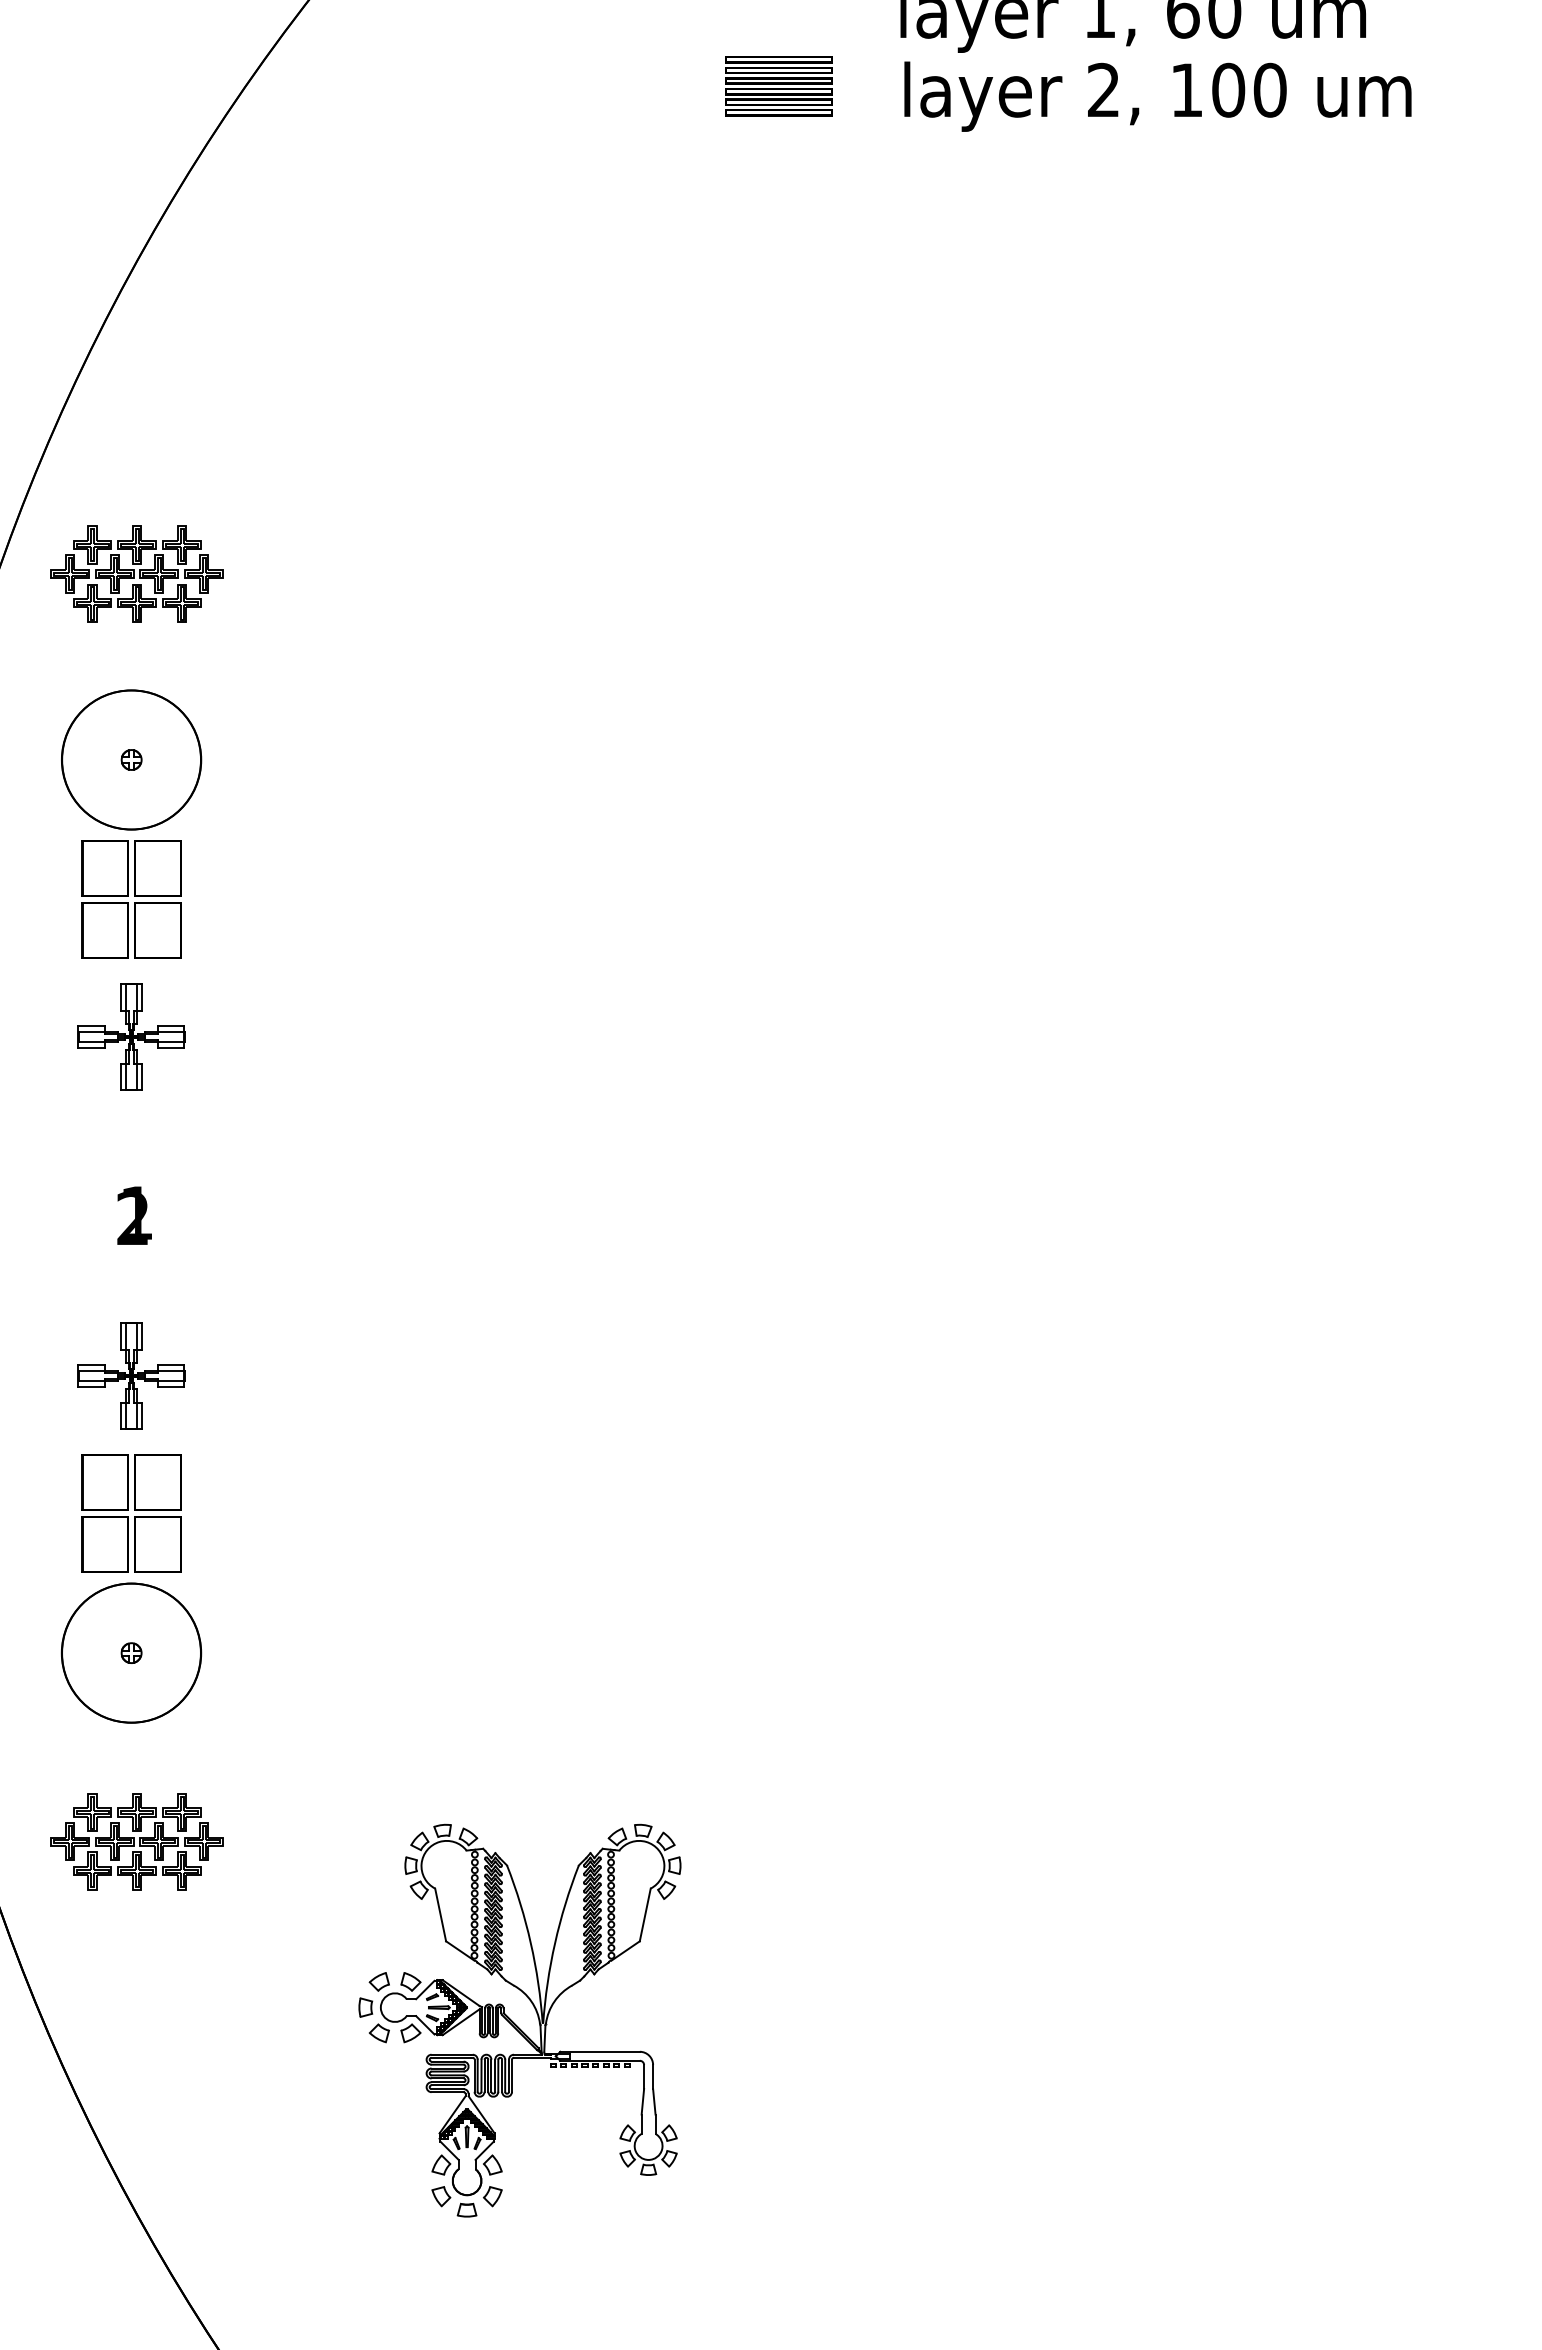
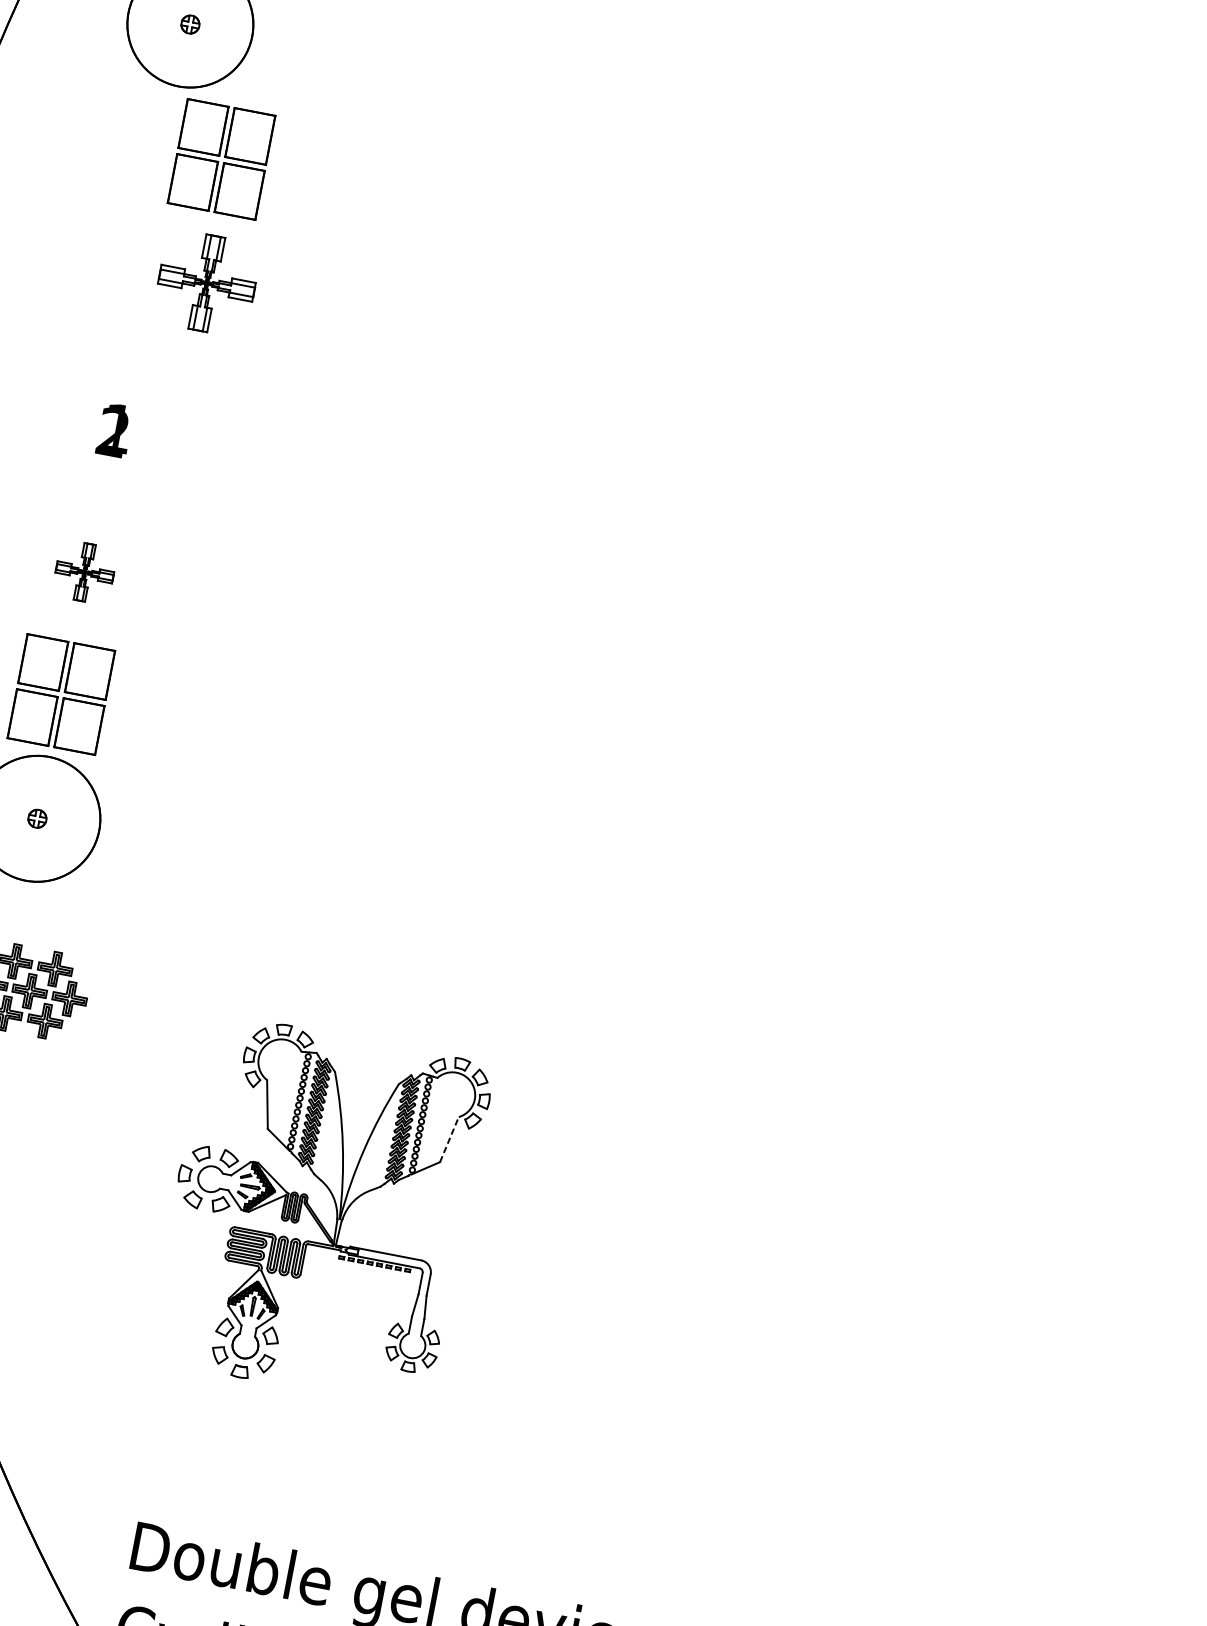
part: (131, 899) -> (221, 159), moved
part: (131, 1036) -> (207, 282), moved
part: (131, 1375) -> (84, 571), size x0.6
line: (645, 1914) -> (449, 1139), solid -> dashed

